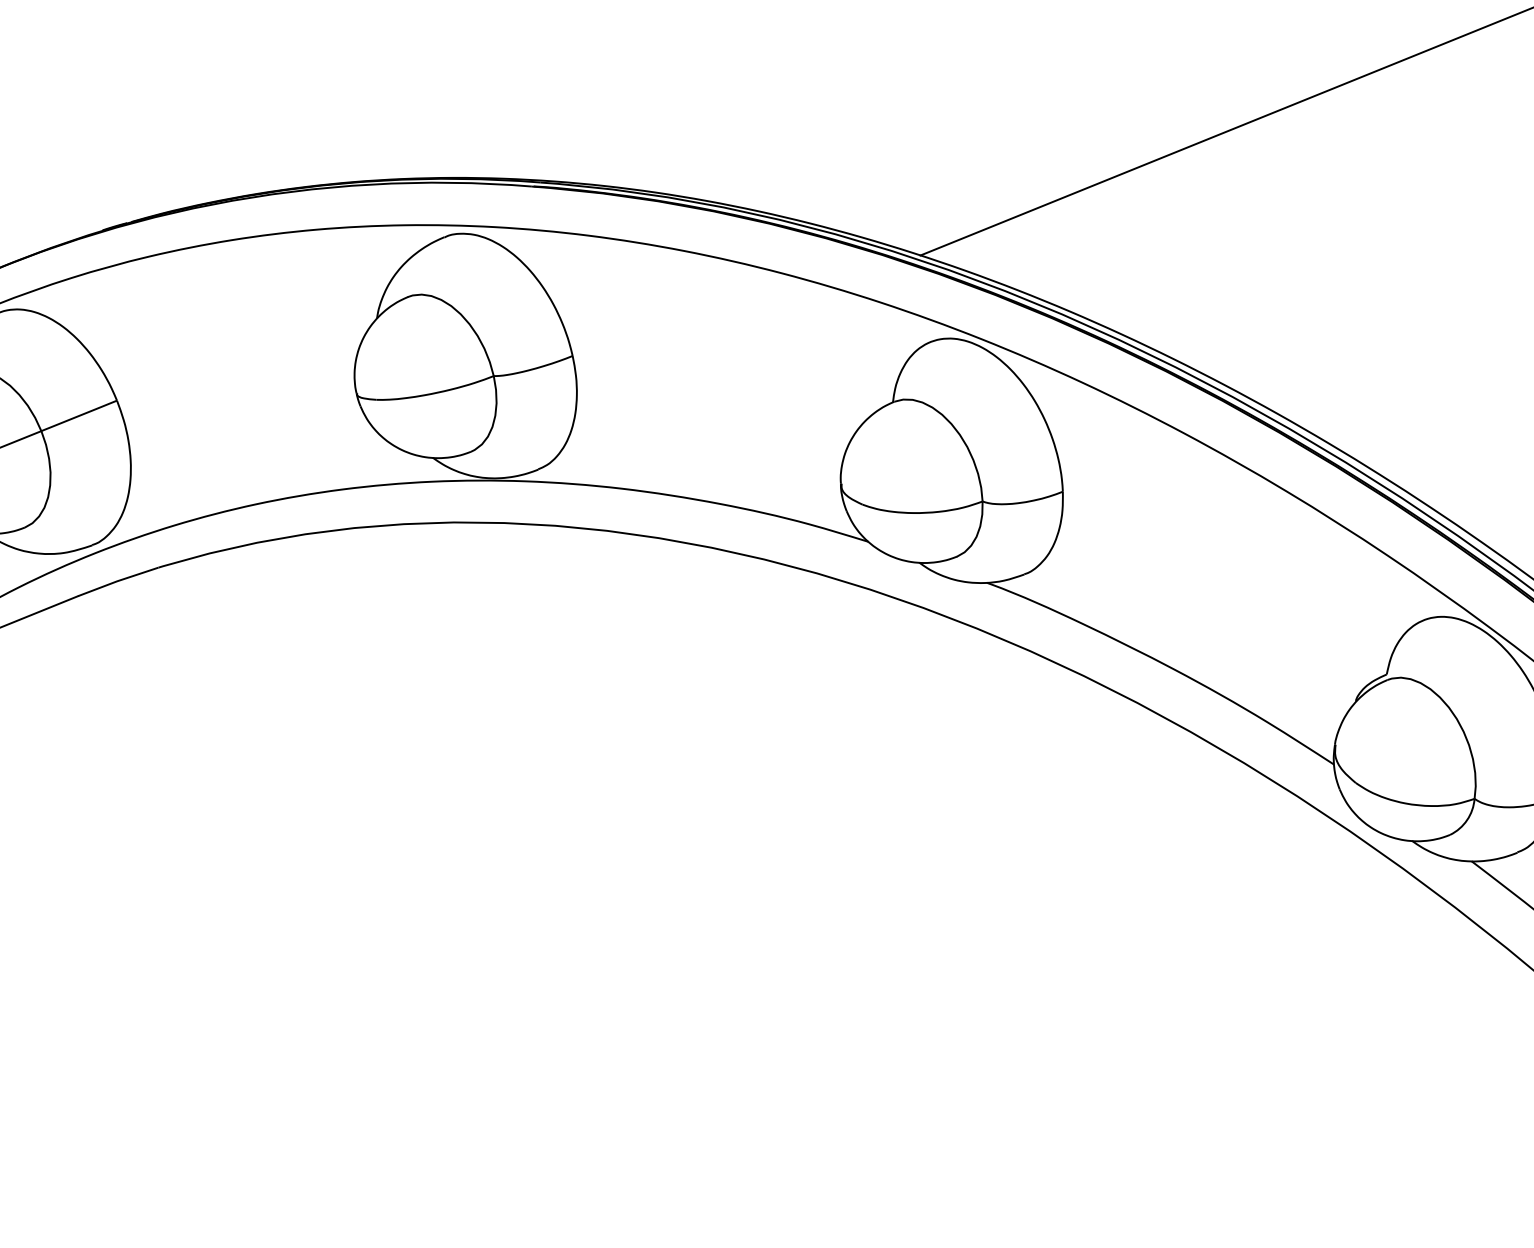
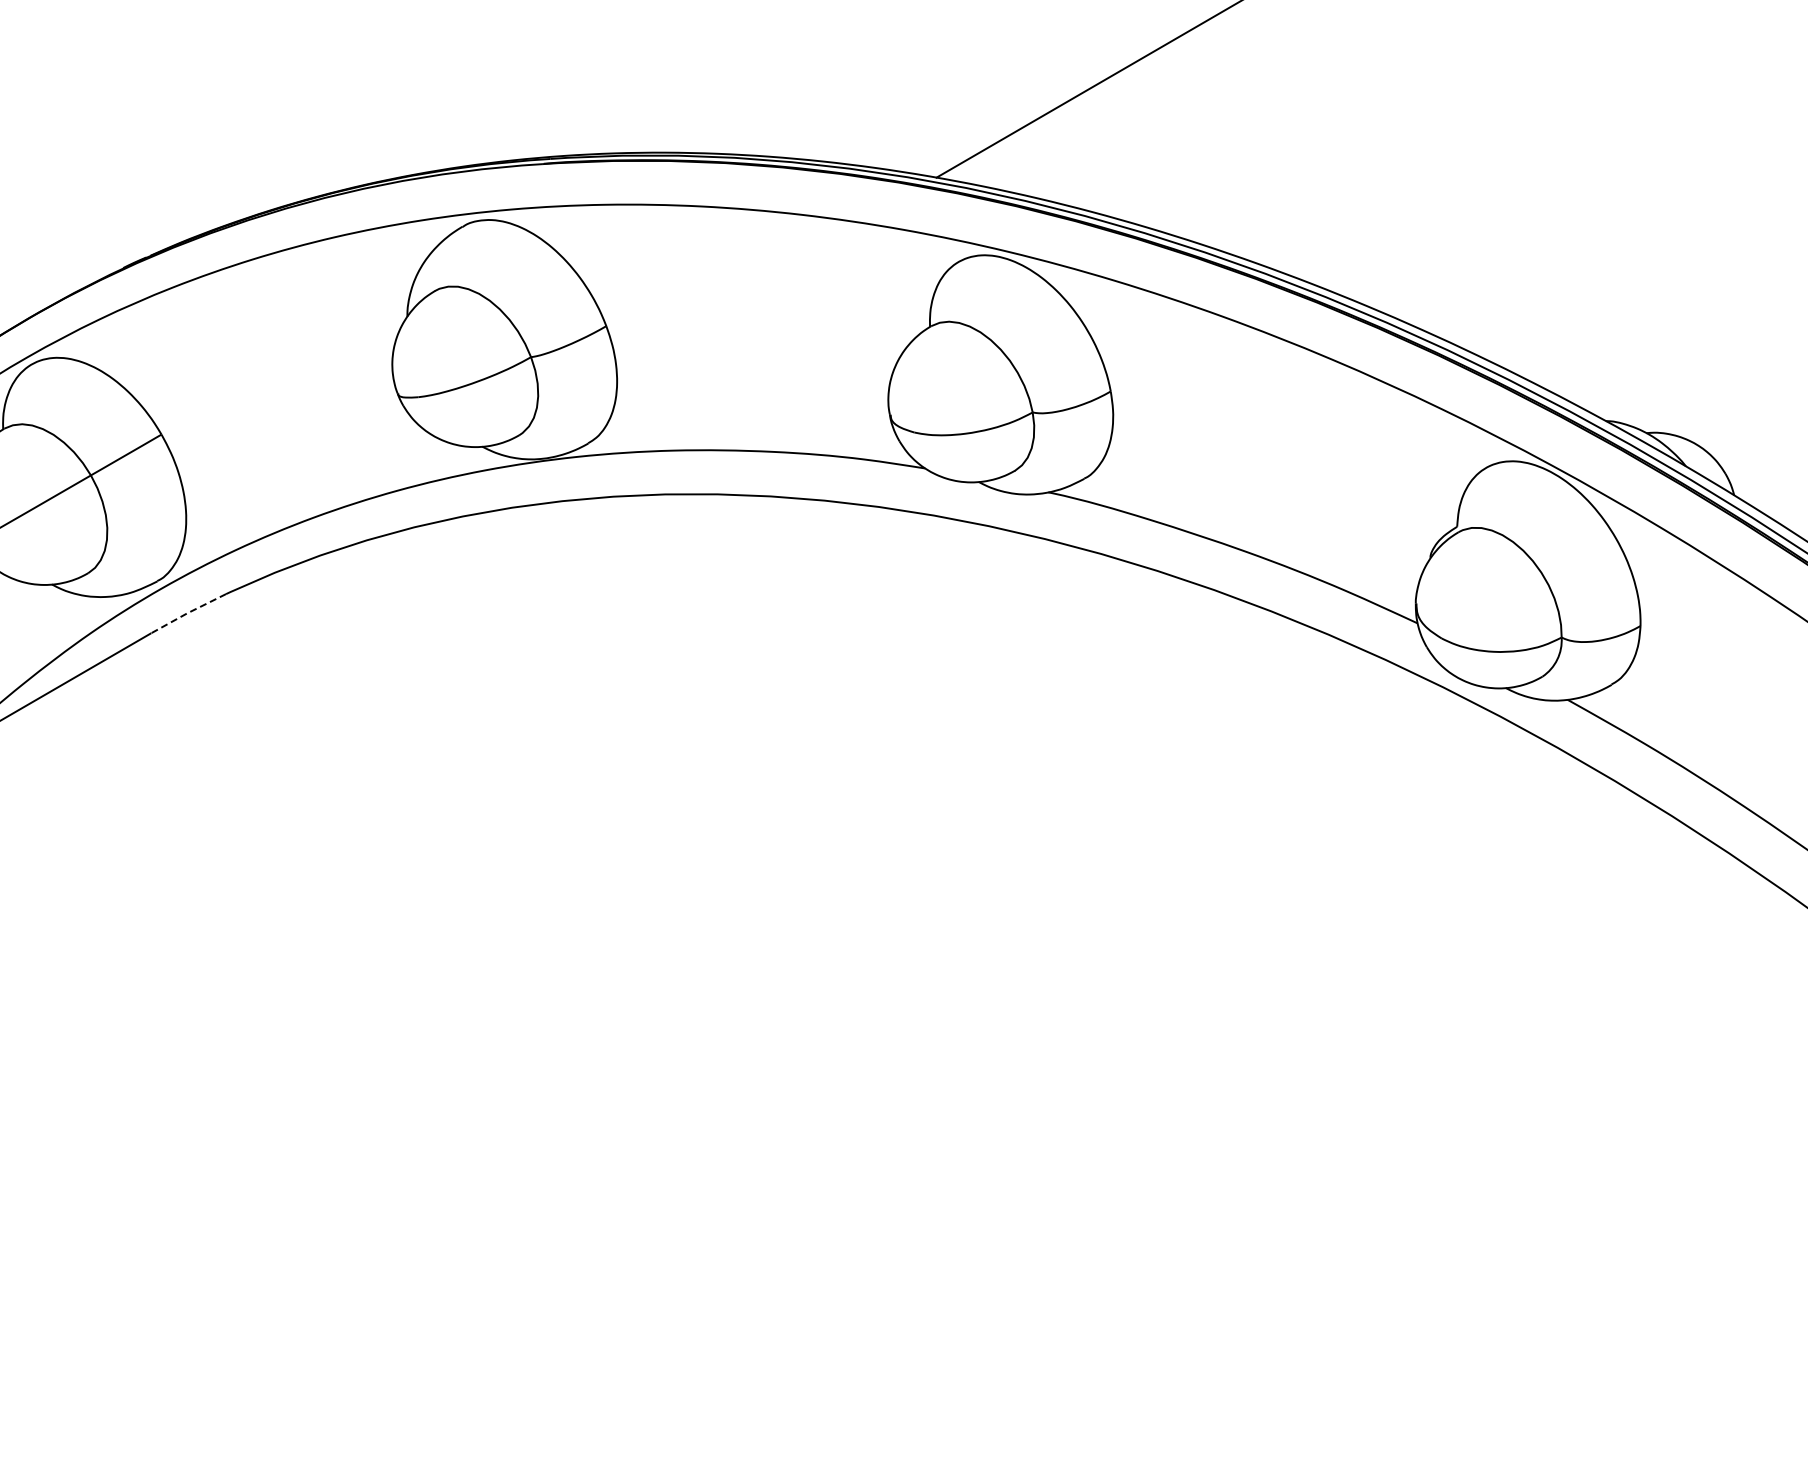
line: (117, 581) -> (187, 613), solid -> dashed

